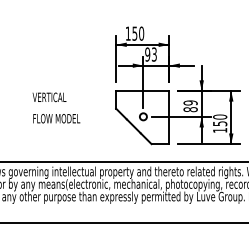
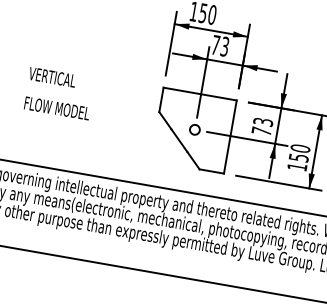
text: (147, 54) -> (215, 45), 93 -> 73
text: (190, 106) -> (262, 126), 89 -> 73
text: (56, 107) -> (59, 92), moved

